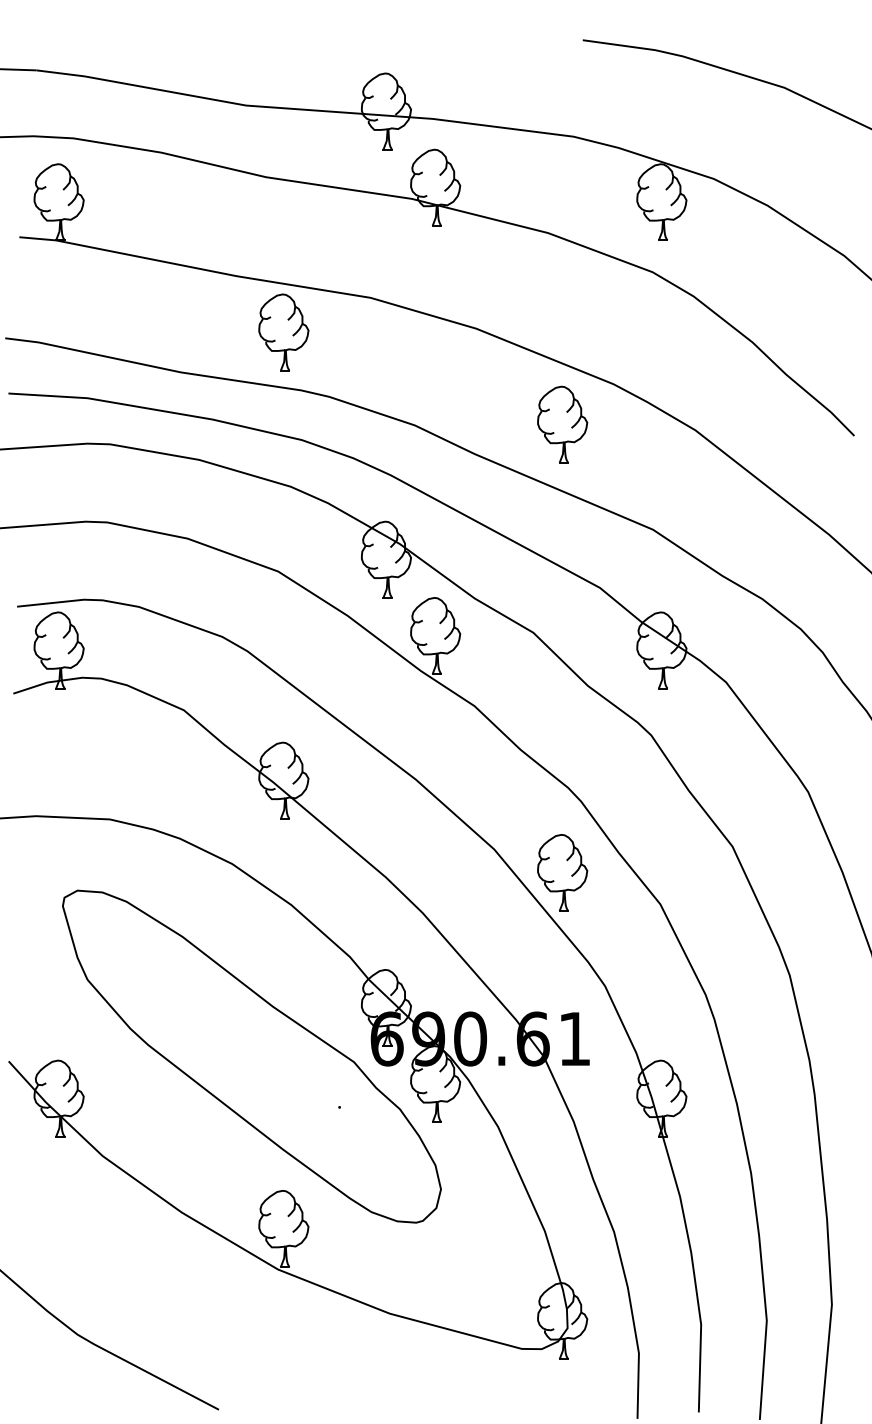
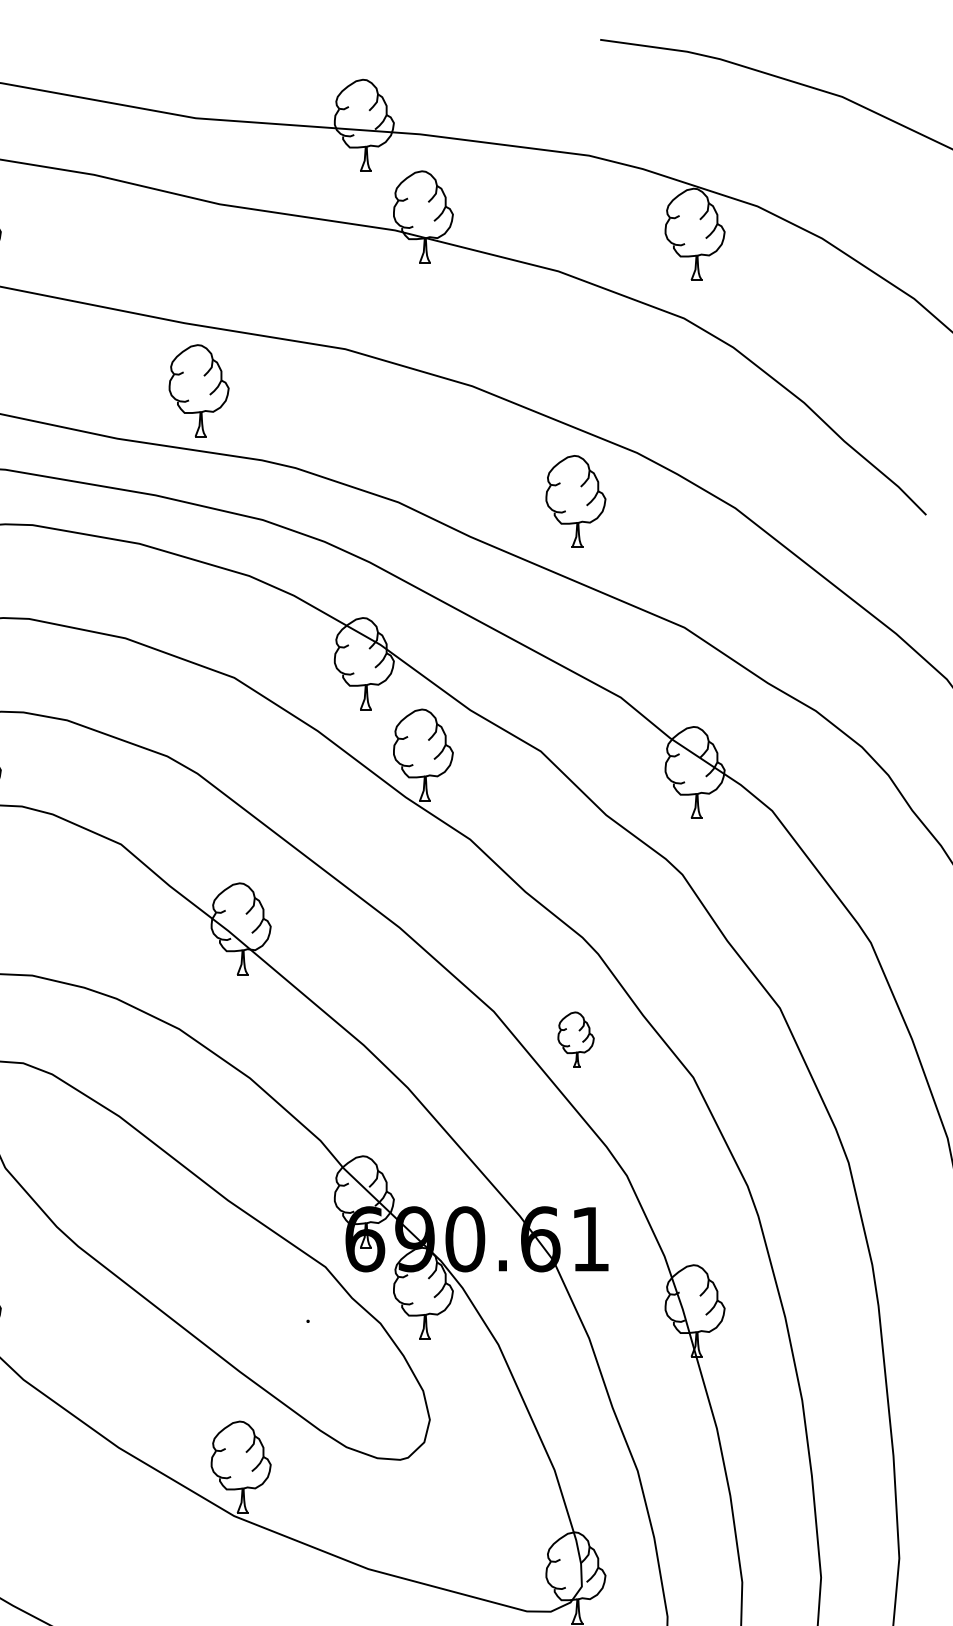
part: (283, 332) -> (198, 390), moved
part: (562, 872) -> (575, 1039), size x0.6

